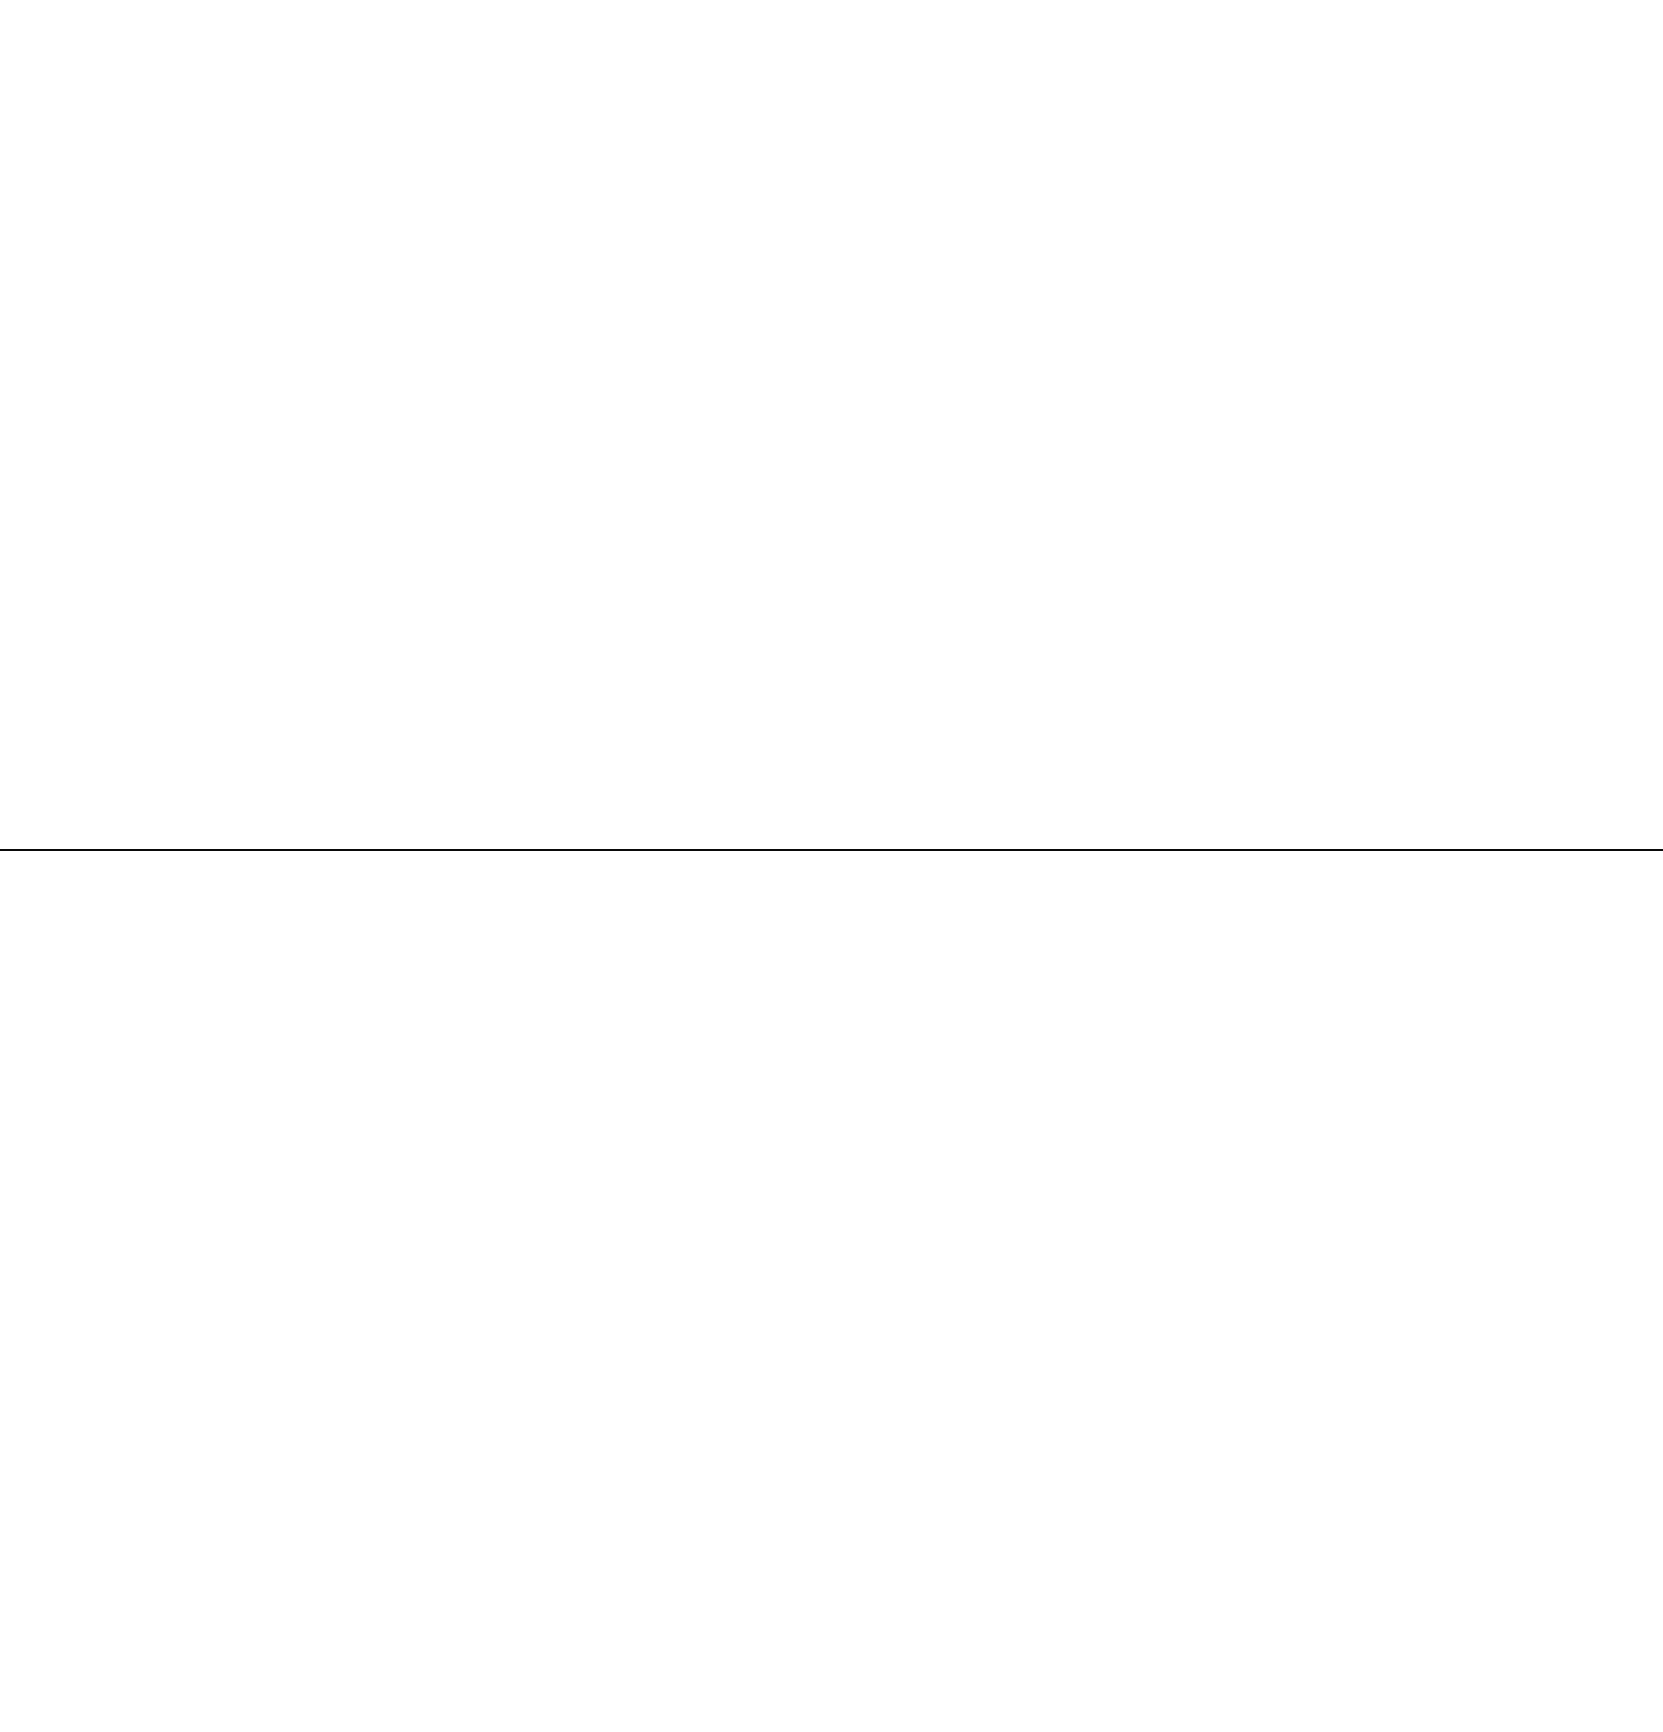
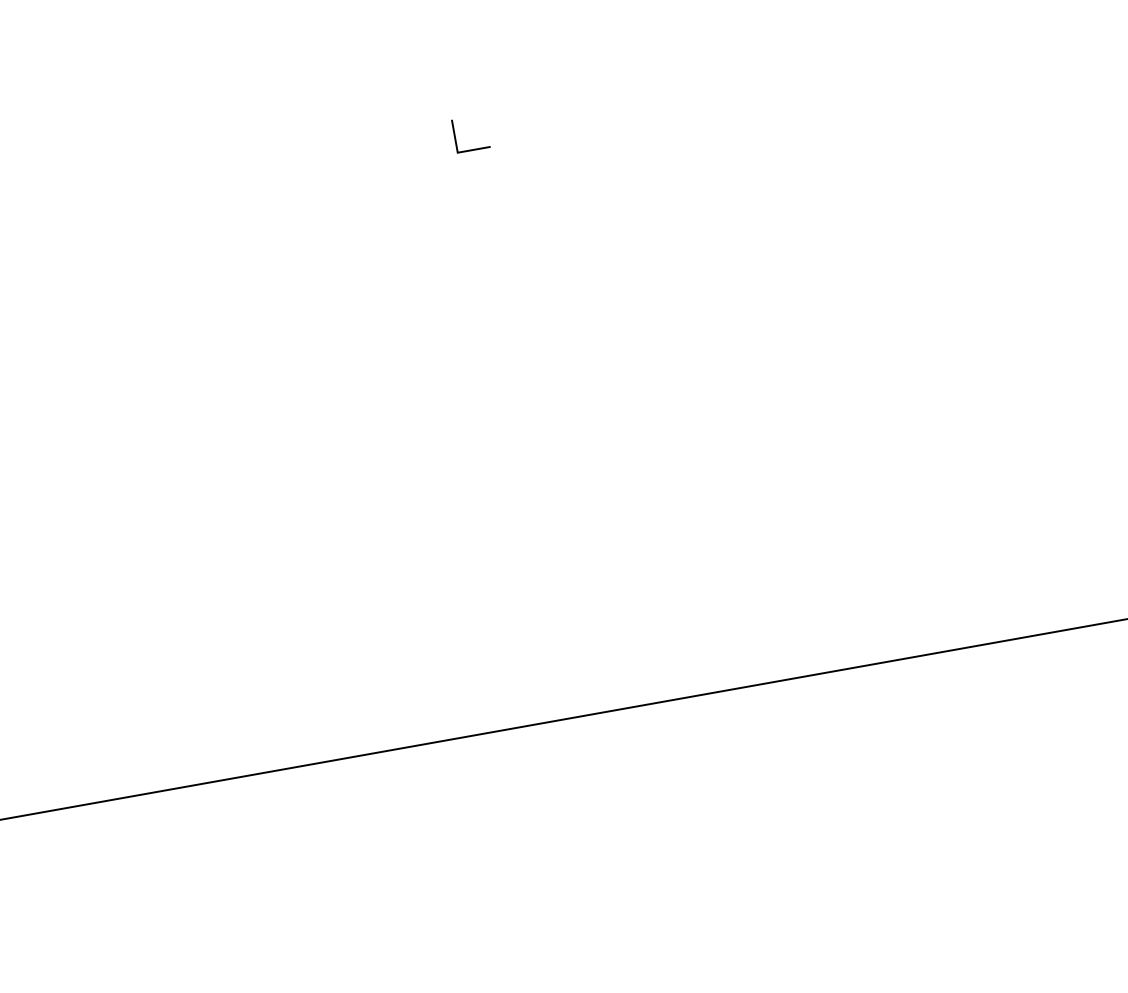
curve: (855, 47) -> (455, 136), added

